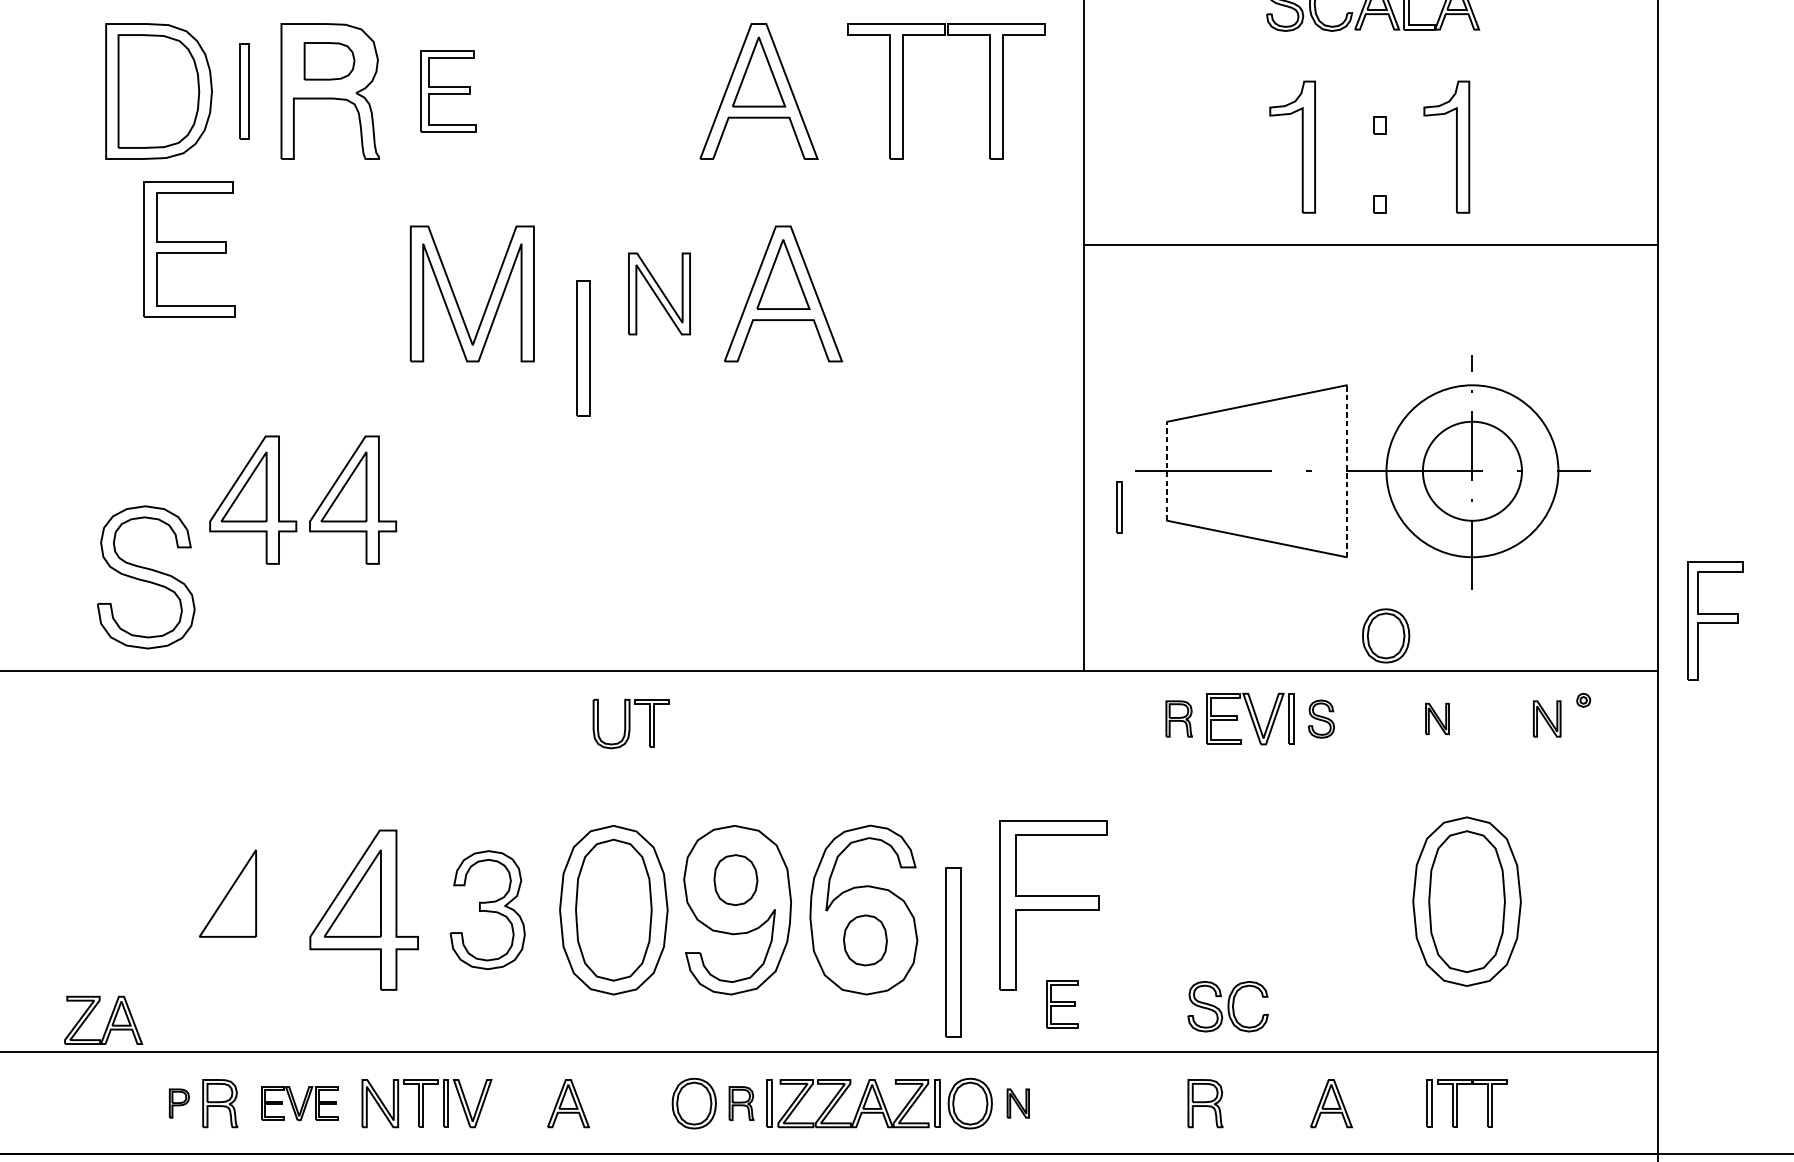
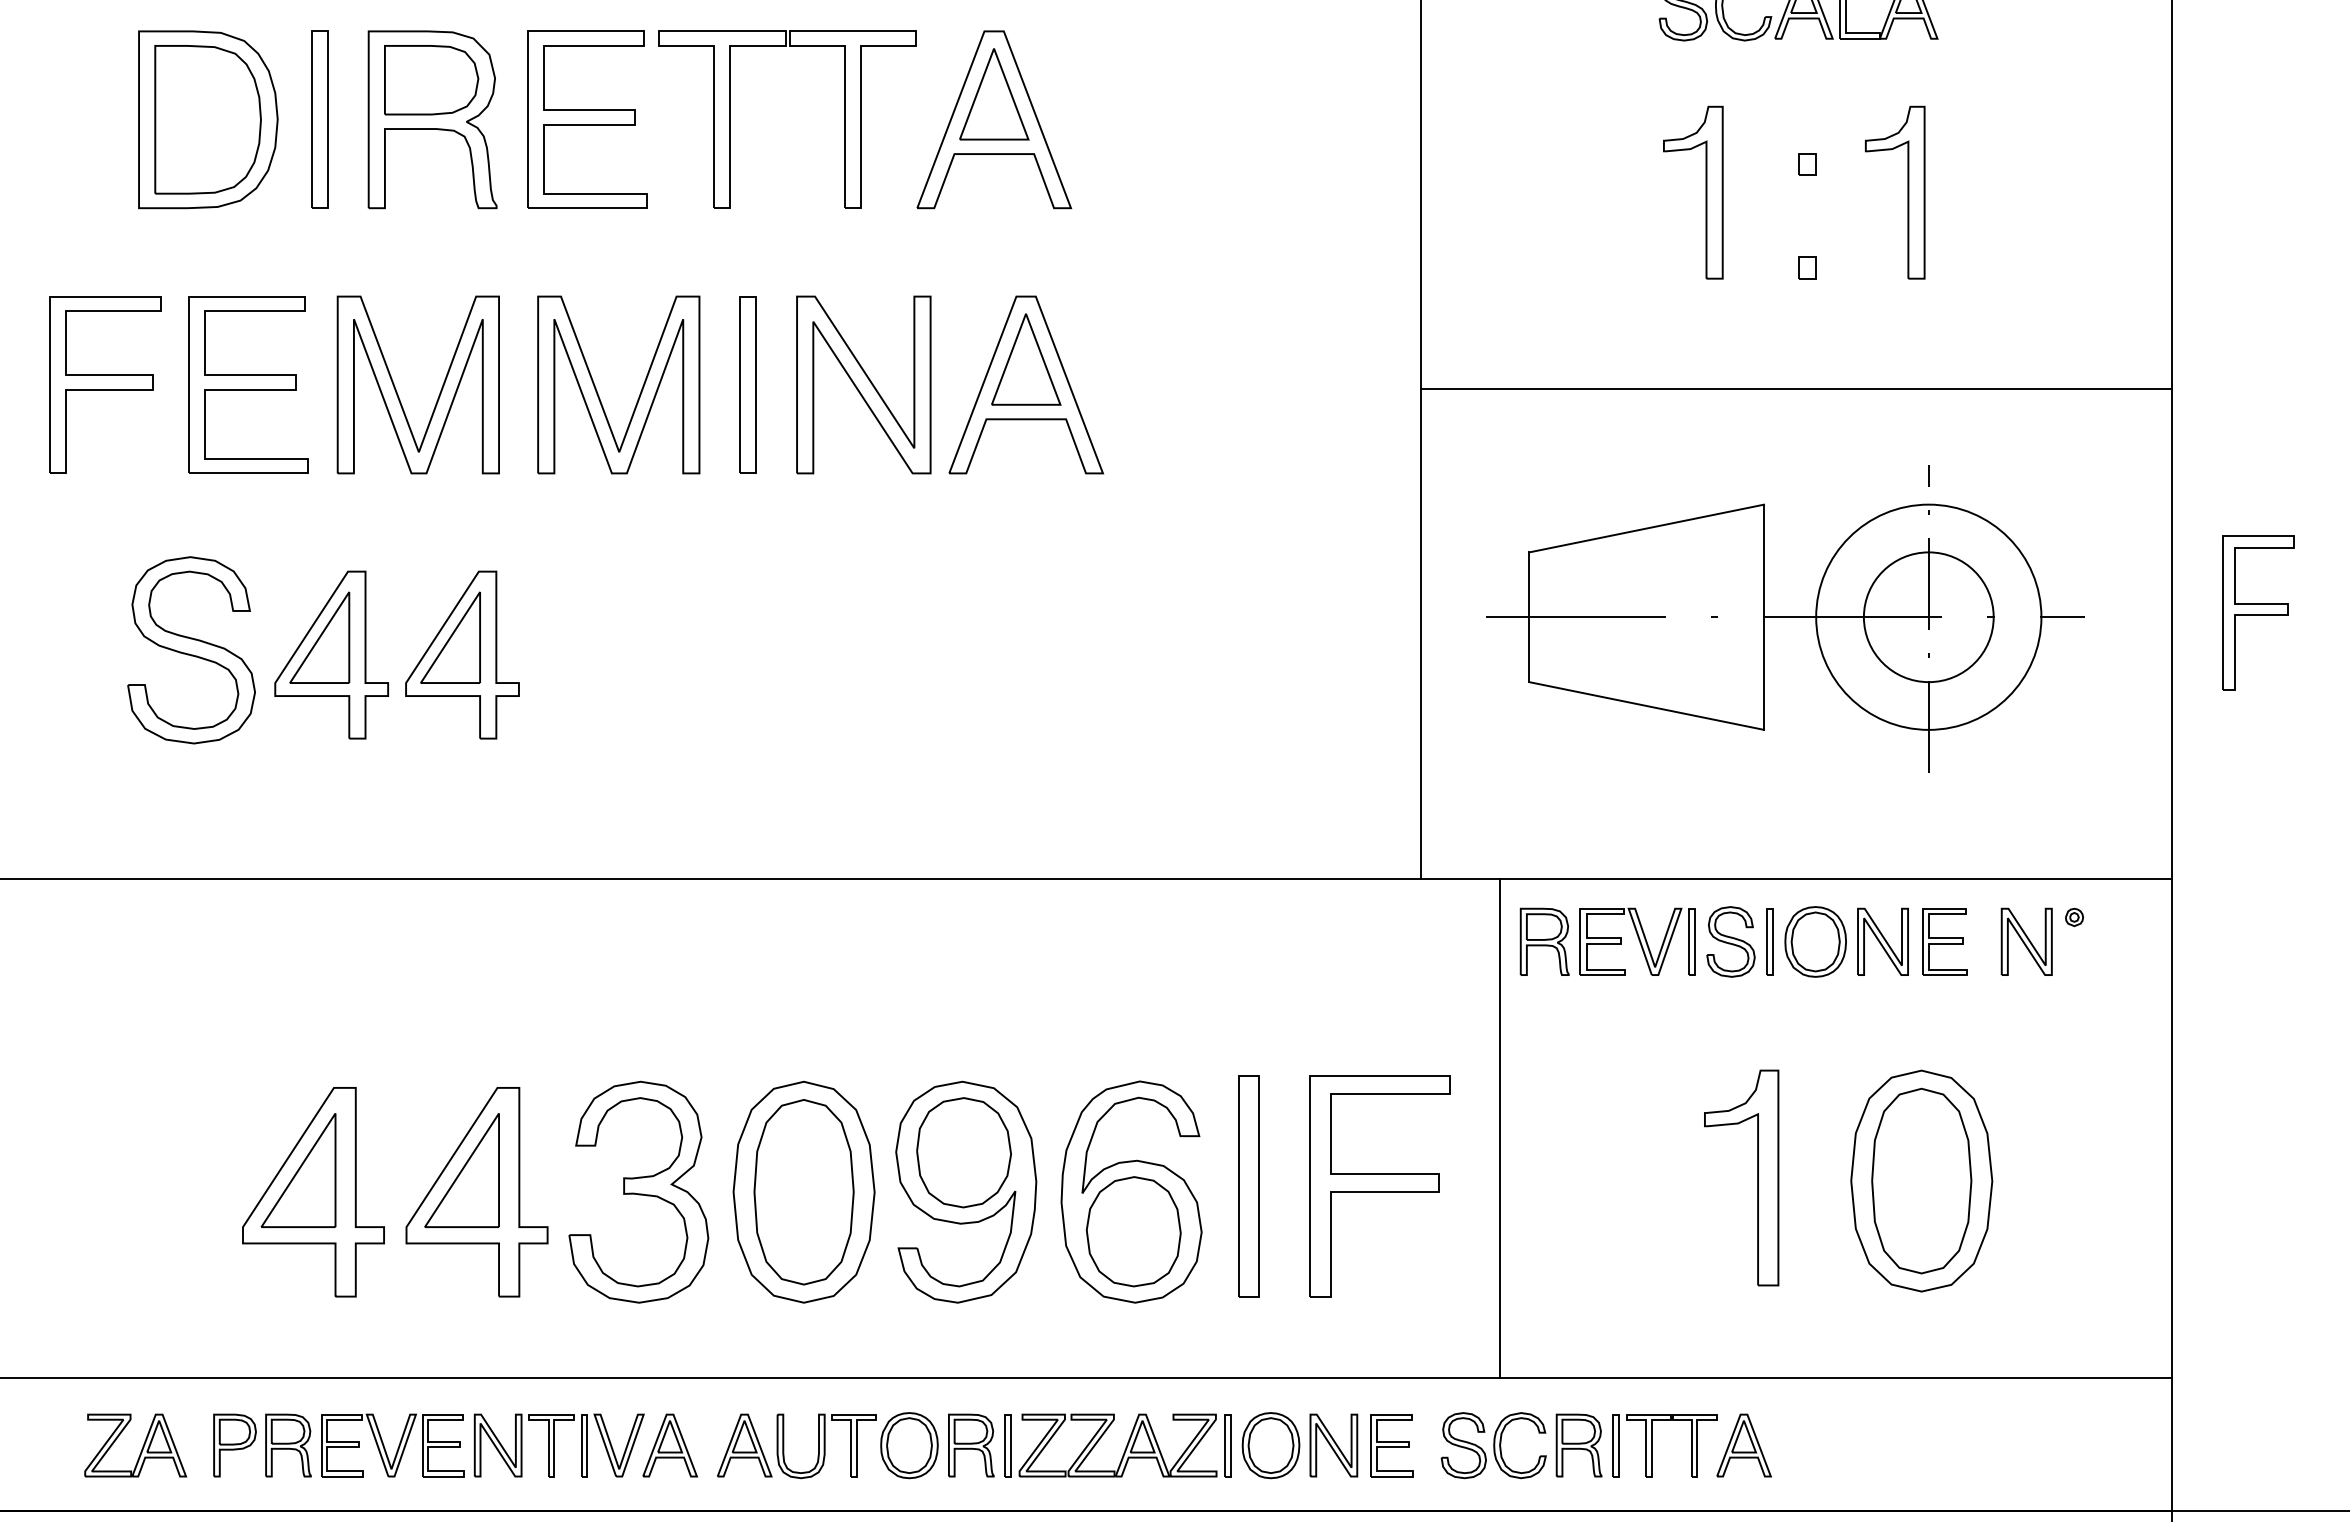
part: (329, 61) -> (431, 80), size x1.43
part: (243, 91) -> (319, 119), size x1.43
part: (448, 91) -> (587, 119), size x1.67
part: (902, 91) -> (730, 119), moved
line: (1371, 245) -> (1796, 389), moved
part: (189, 249) -> (248, 384), moved
part: (80, 293) -> (105, 384), added
part: (659, 293) -> (863, 384), size x1.67
part: (303, 298) -> (397, 391), added
part: (582, 348) -> (747, 384), moved
line: (1167, 471) -> (1529, 617), dashed -> solid
line: (1347, 471) -> (1764, 617), dashed -> solid
part: (1119, 507) -> (1769, 941), moved
part: (146, 577) -> (191, 650), moved
part: (1715, 621) -> (2258, 612), moved
part: (1385, 635) -> (1815, 941), moved
part: (1179, 718) -> (1544, 941), size x1.43
part: (1321, 718) -> (1730, 941), size x1.43
part: (1437, 718) -> (1882, 941), size x1.67
part: (1484, 718) -> (1944, 941), added
part: (1547, 718) -> (2026, 941), size x1.43
part: (630, 724) -> (826, 1446), moved
line: (1145, 861) -> (1500, 1128), added
part: (735, 879) -> (963, 1152), size x1.67
part: (1341, 898) -> (1757, 1177), added
part: (487, 909) -> (638, 1191), size x1.43
part: (239, 910) -> (313, 1192), added
part: (865, 940) -> (1133, 1231), size x1.67
part: (953, 953) -> (1248, 1186), moved
part: (1062, 1004) -> (1391, 1445), moved
part: (1227, 1006) -> (1493, 1445), moved
part: (108, 1021) -> (142, 1446), moved
part: (179, 1103) -> (234, 1445), size x1.67
part: (299, 1103) -> (392, 1445), size x1.43
part: (511, 1103) -> (670, 1445), added
part: (741, 1103) -> (971, 1445), size x1.43
part: (1017, 1103) -> (1333, 1445), size x1.67
part: (1457, 1103) -> (1652, 1445), moved

